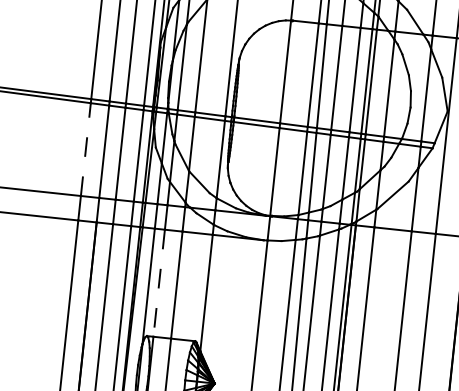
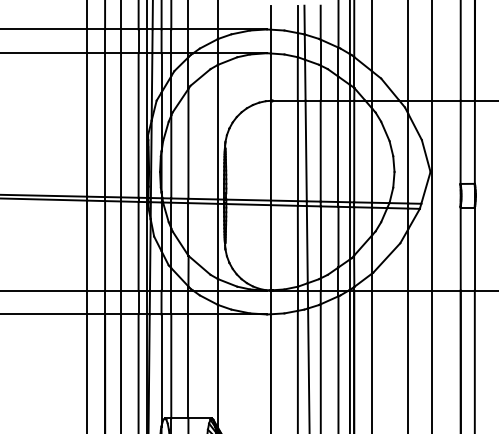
line: (86, 149) -> (87, 245), dashed -> solid
line: (159, 283) -> (171, 366), dashed -> solid

